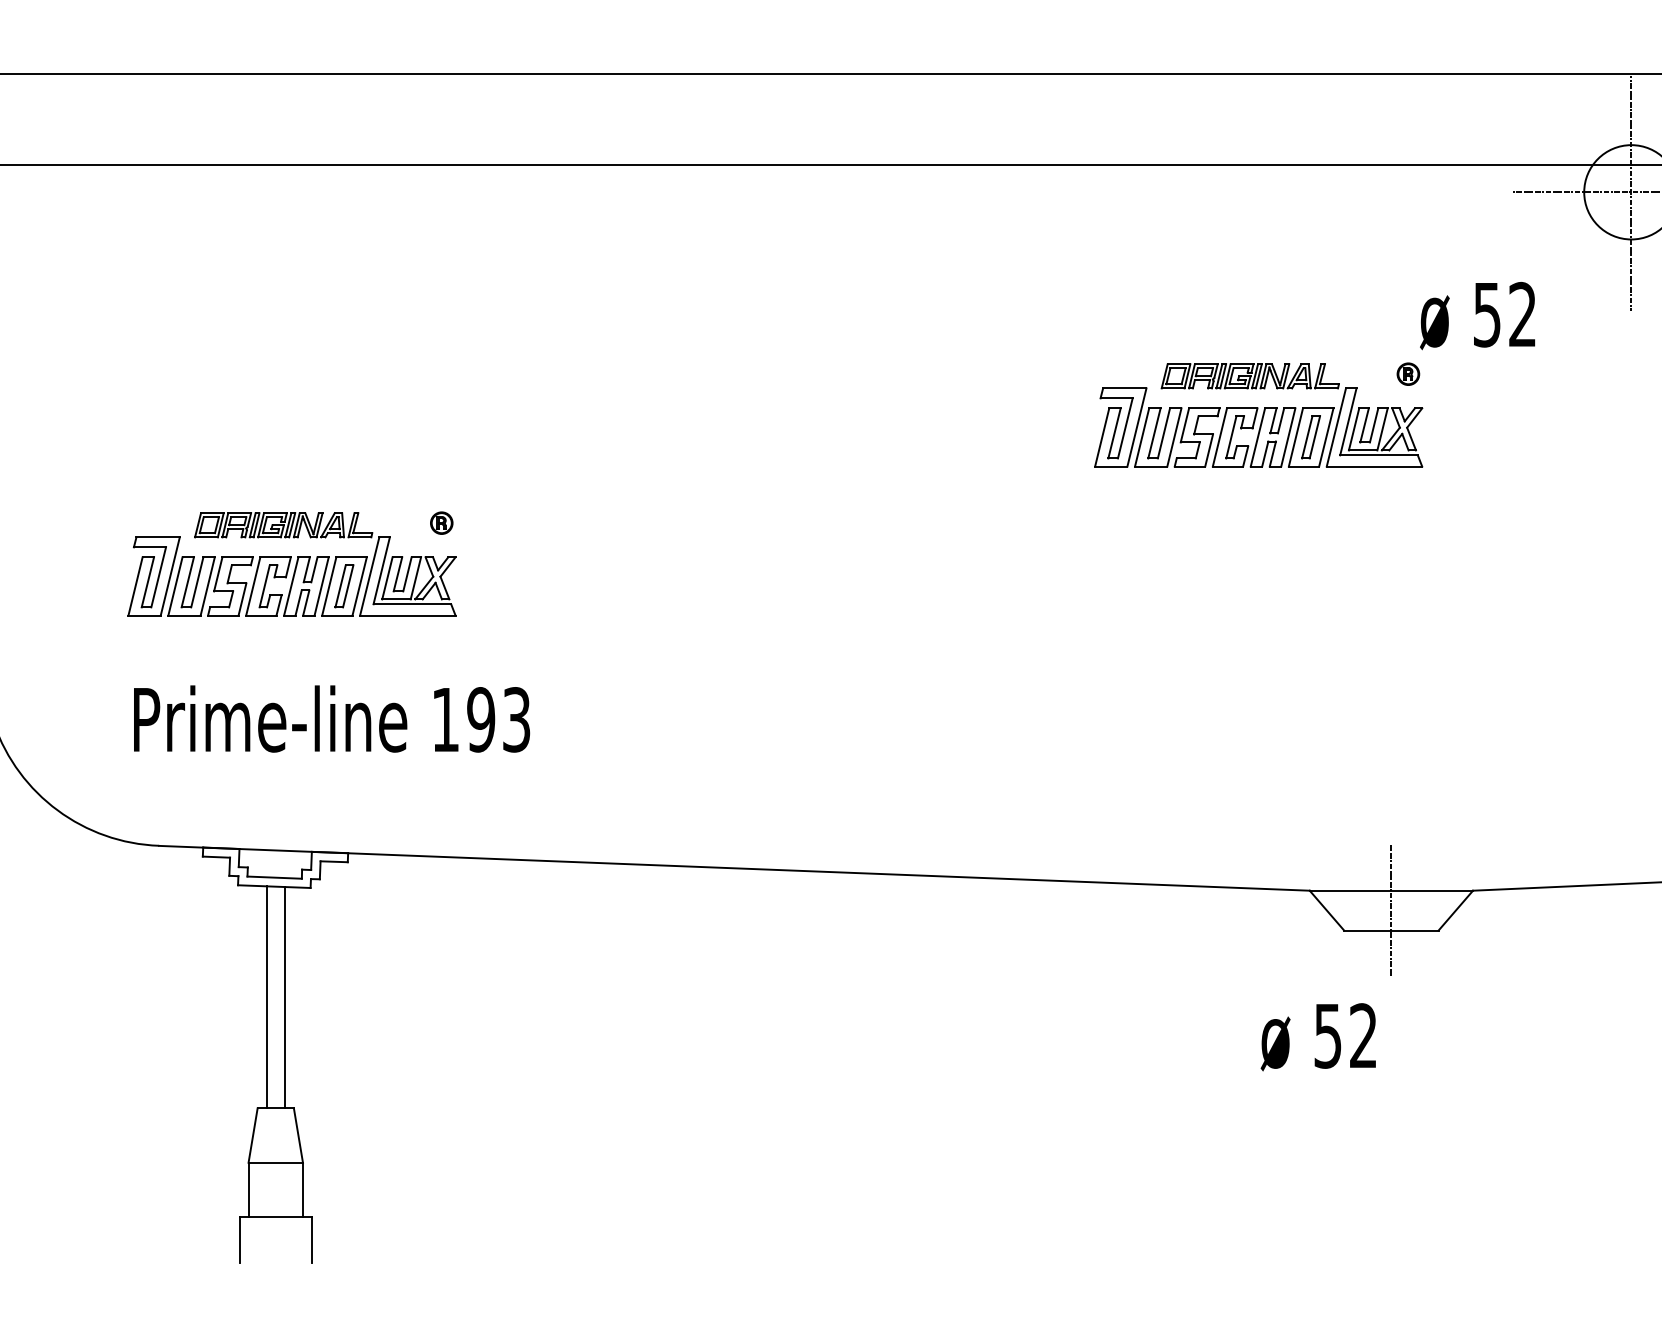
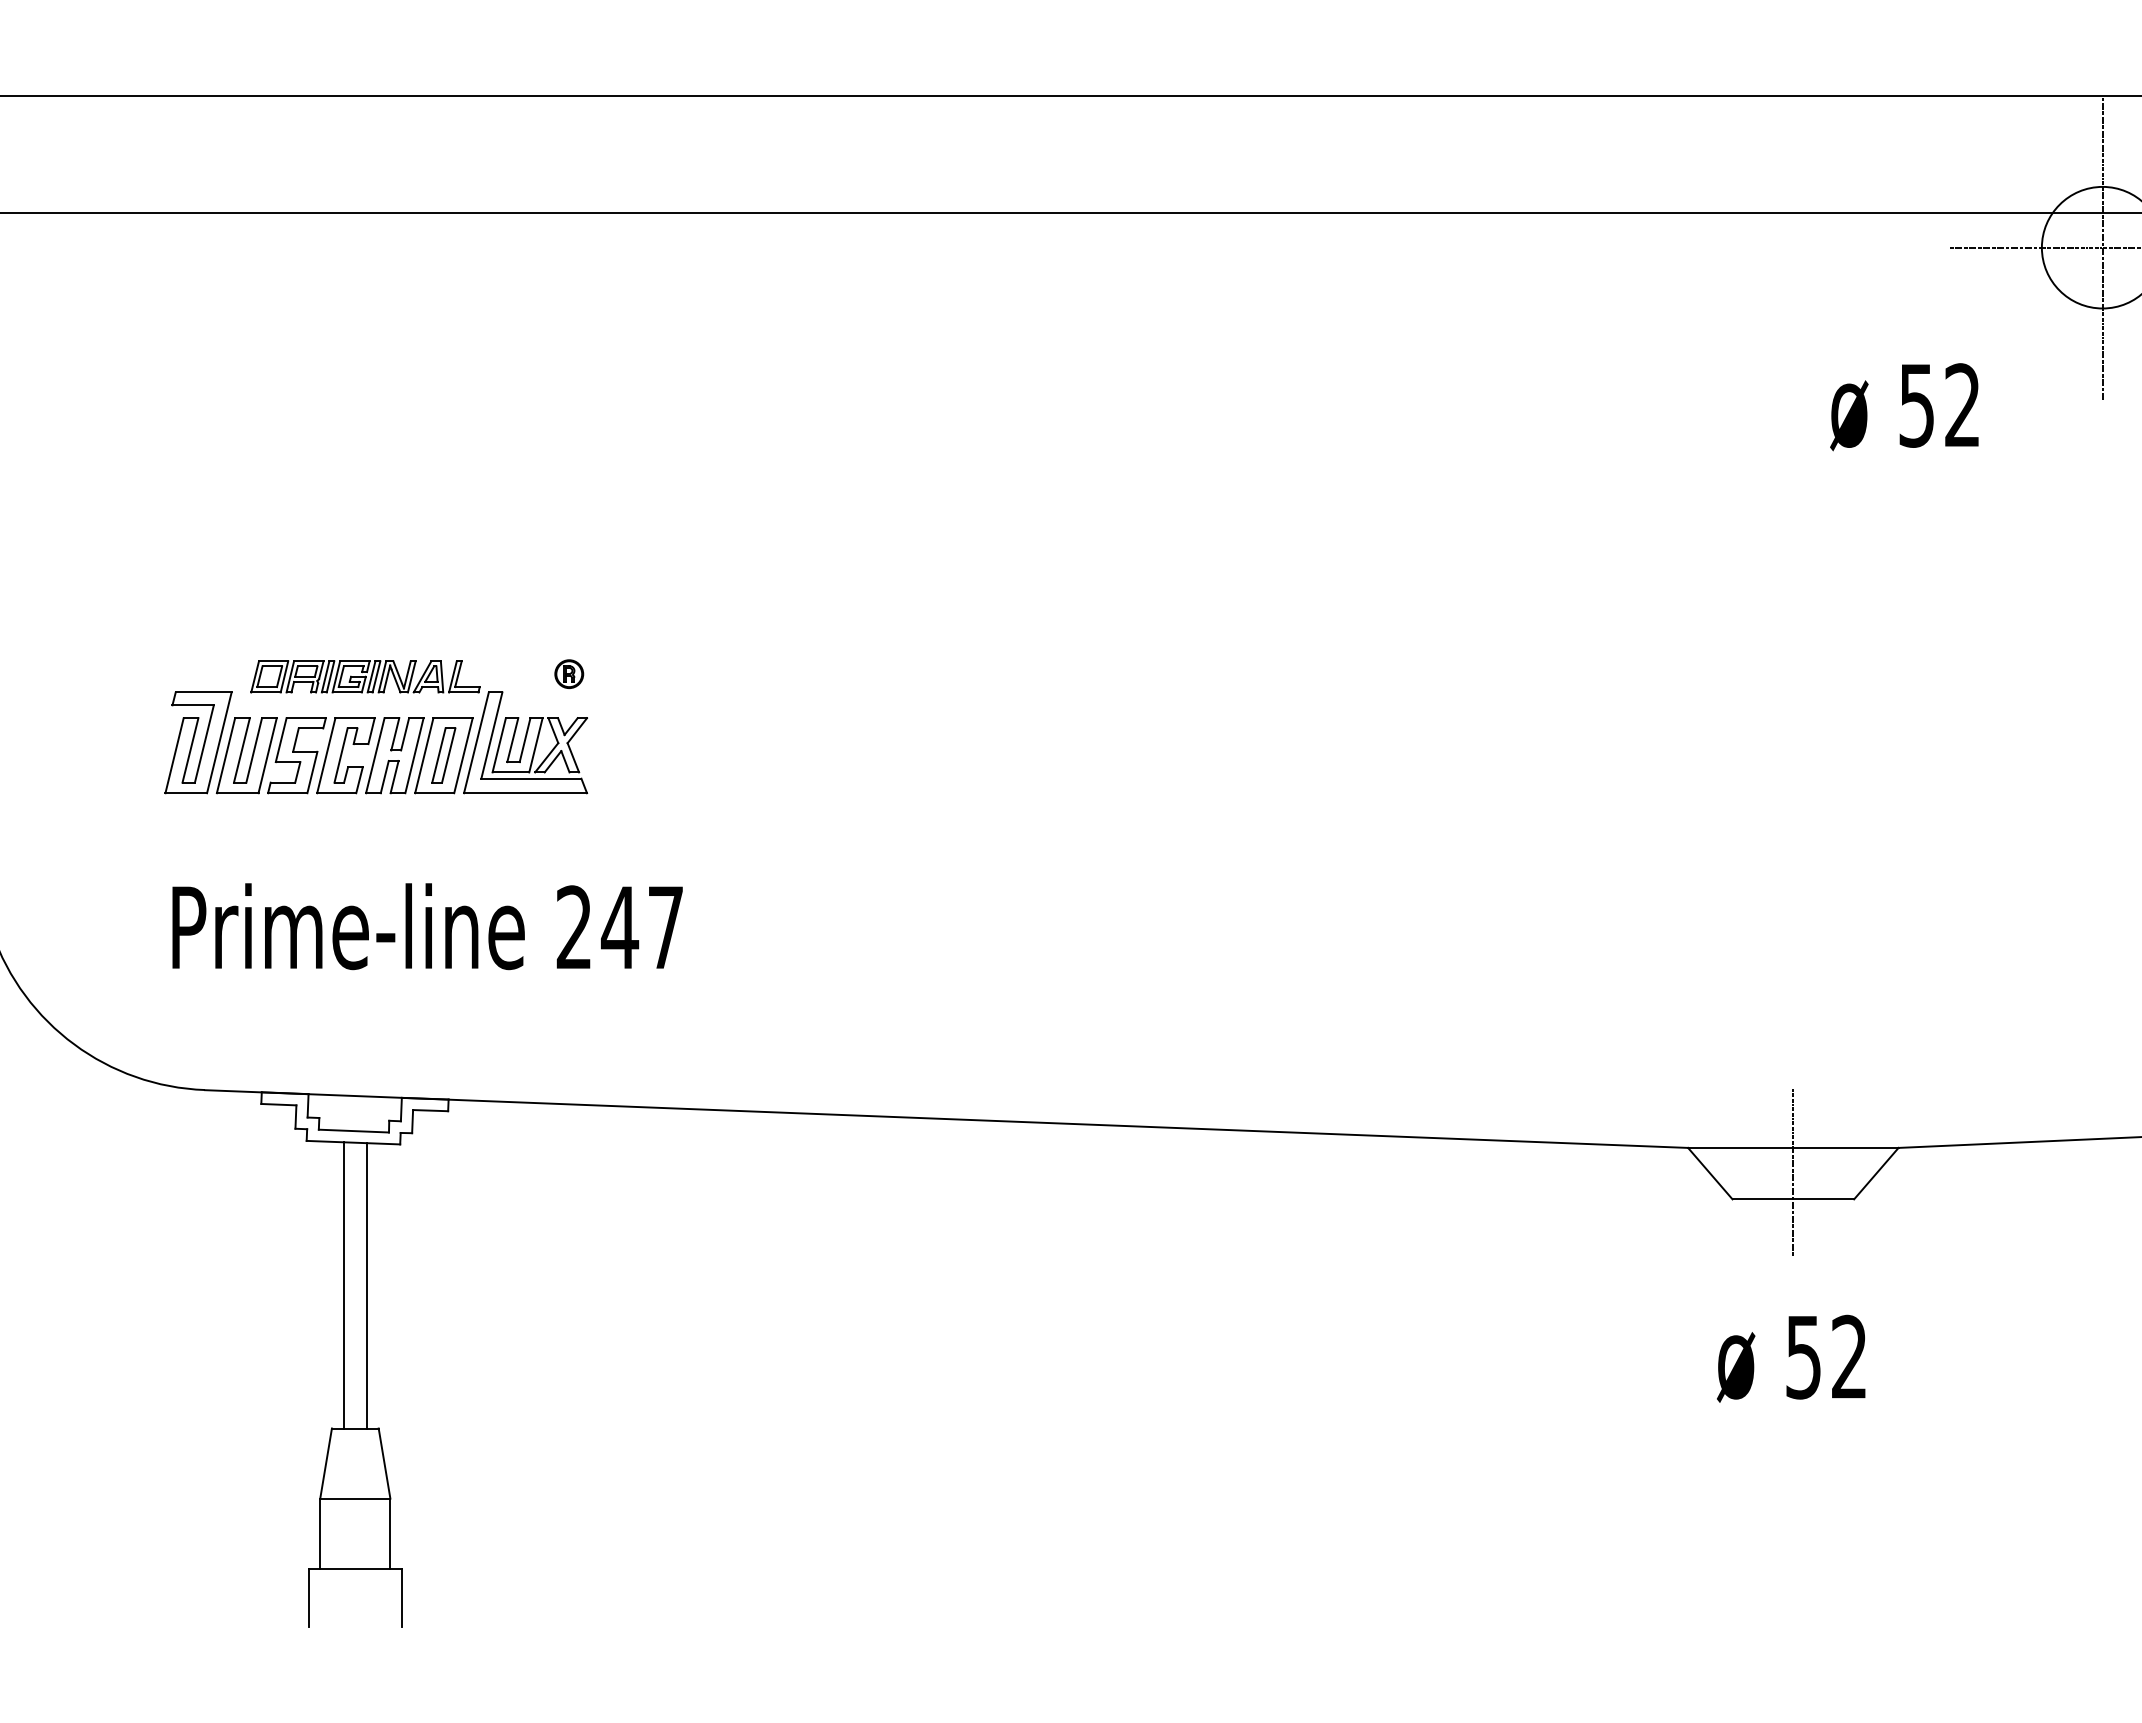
part: (1258, 414) -> (1622, 534), removed
text: (480, 719) -> (619, 927), 193 -> 247
text: (1318, 1037) -> (1791, 1358), moved

